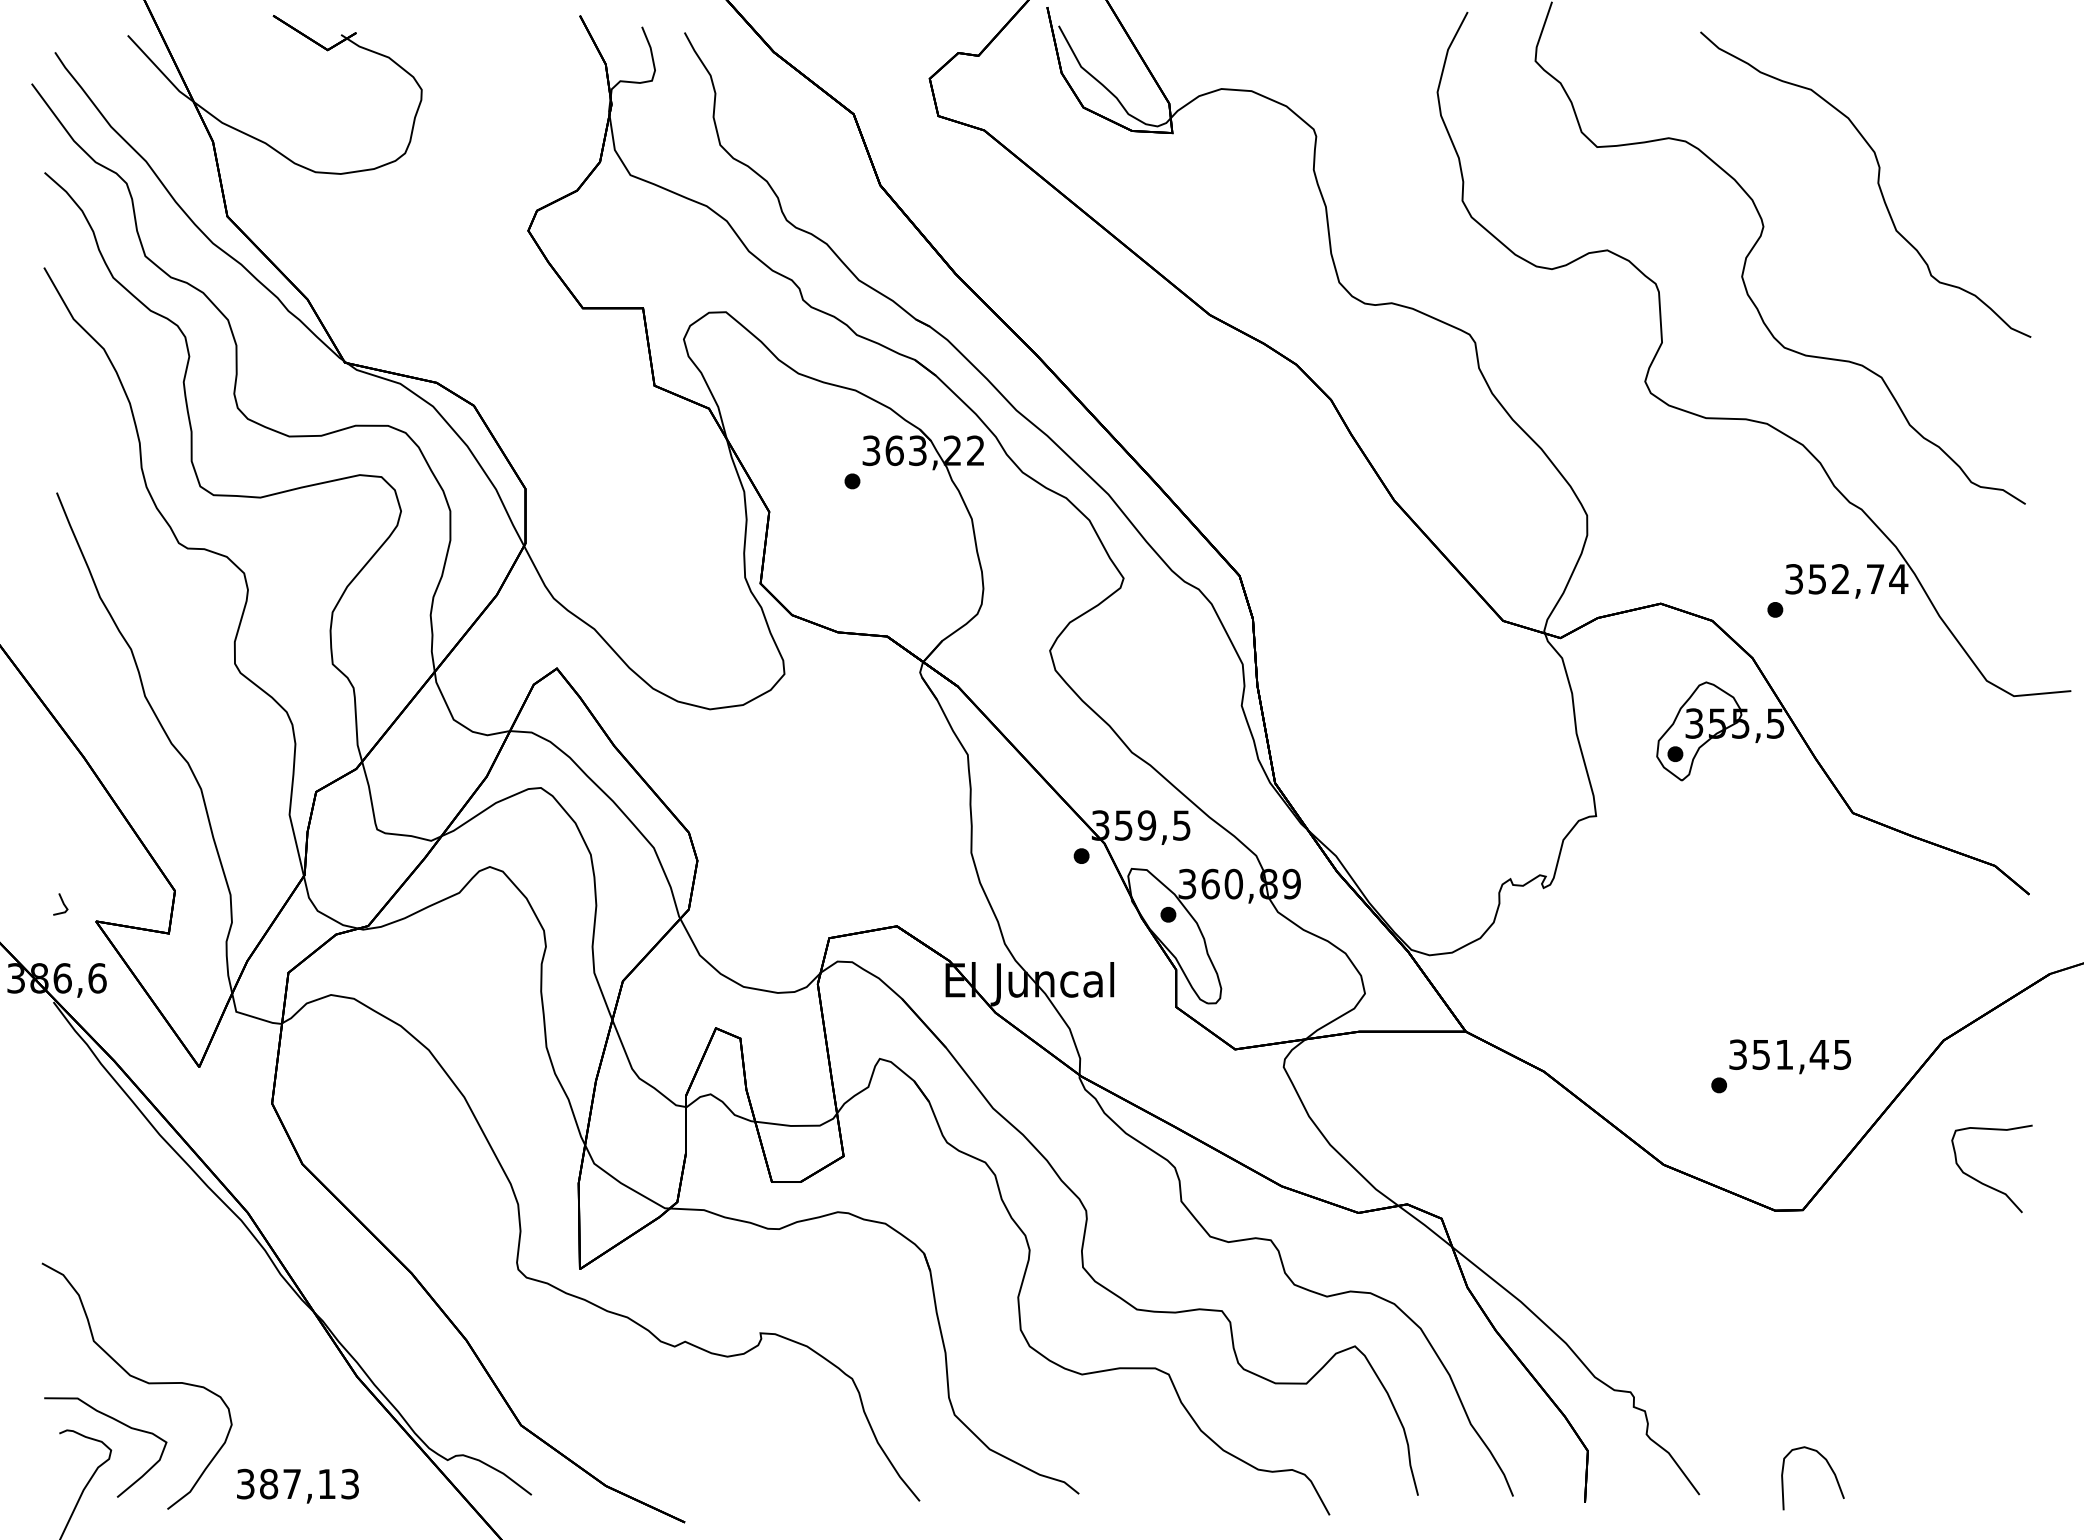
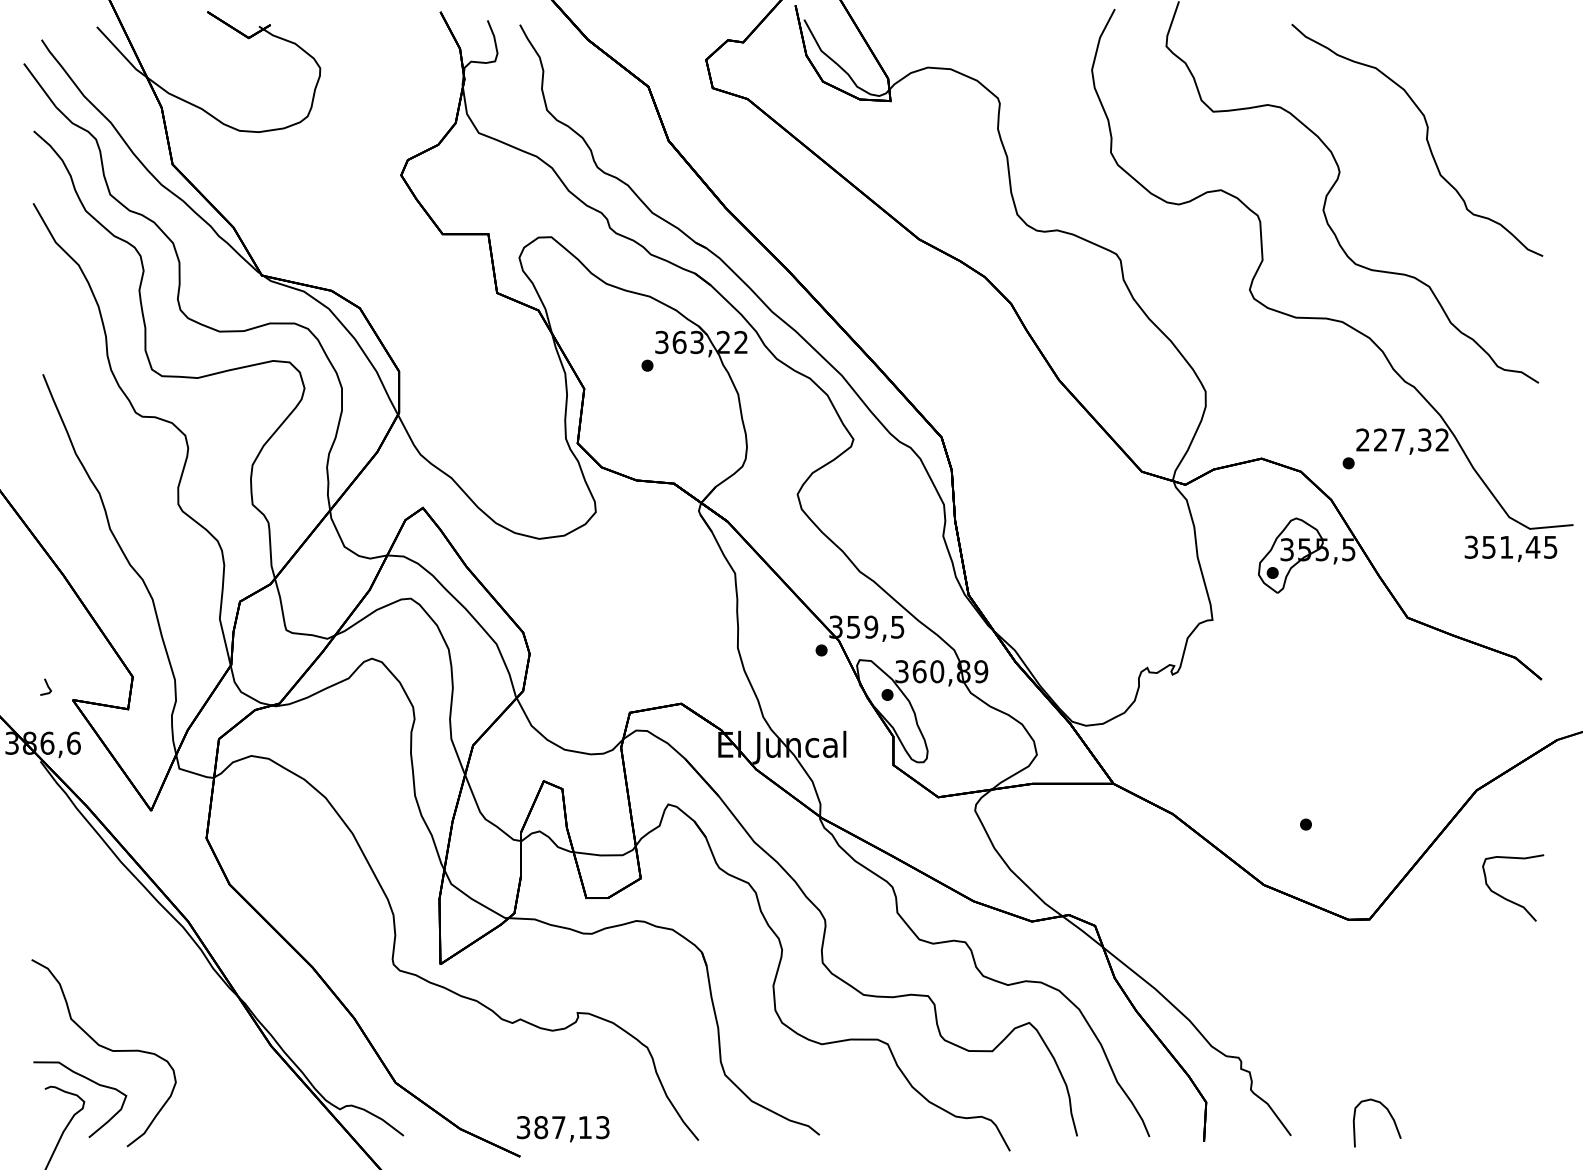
text: (1846, 578) -> (1402, 439), 352,74 -> 227,32
text: (1789, 1056) -> (1510, 548), moved
text: (298, 1486) -> (563, 1129), moved

